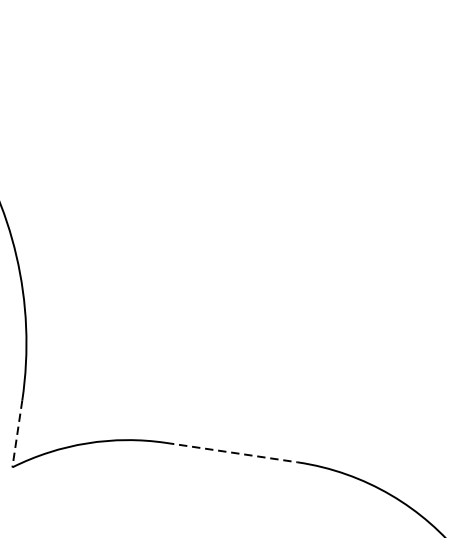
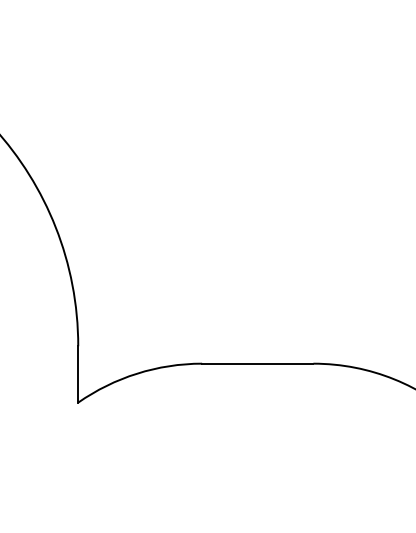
line: (17, 434) -> (78, 374), dashed -> solid
line: (231, 452) -> (257, 363), dashed -> solid

